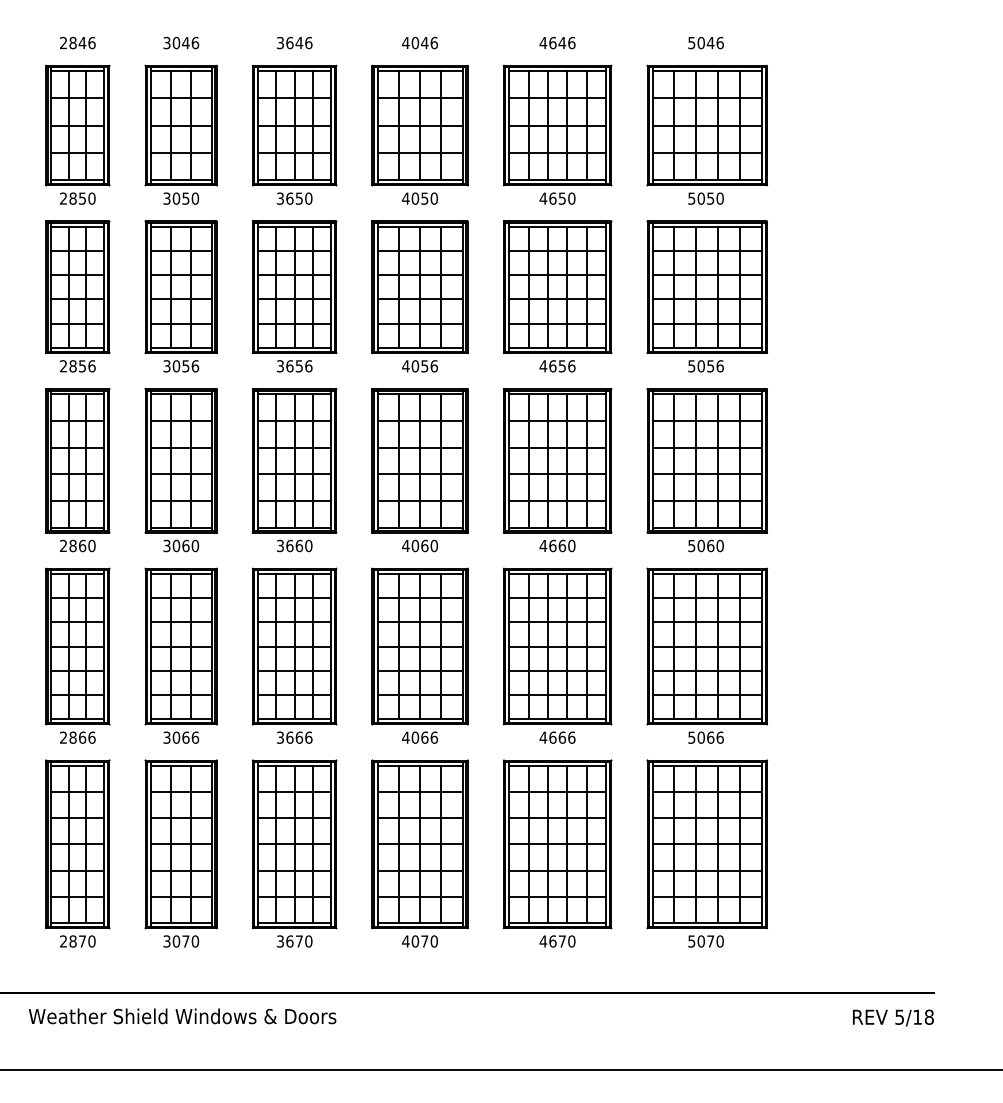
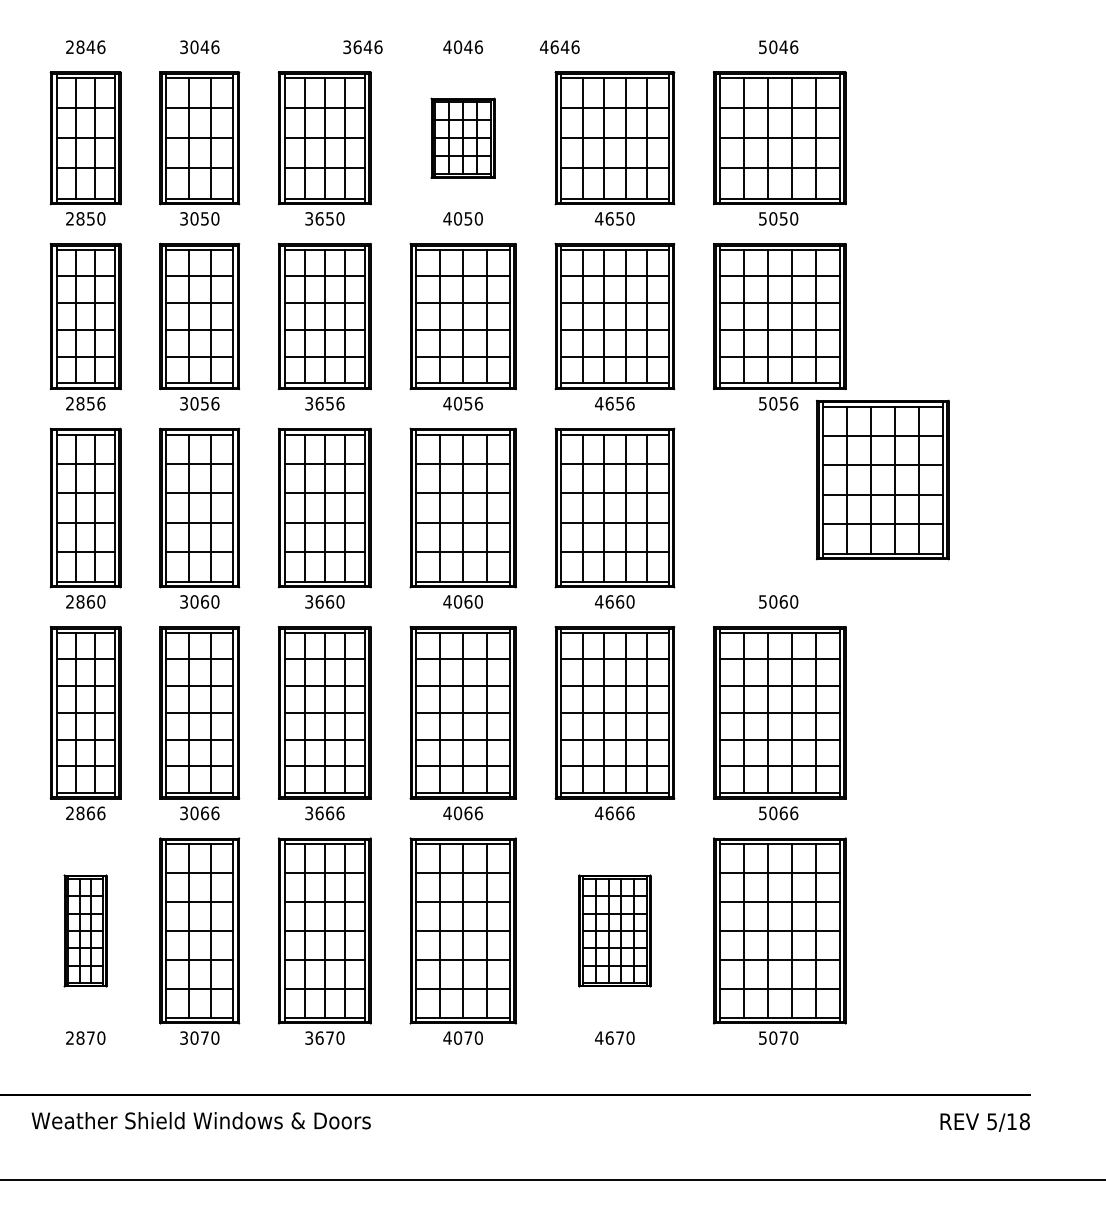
text: (294, 43) -> (362, 47), moved
text: (557, 43) -> (559, 47), moved
part: (419, 125) -> (462, 138), size x0.6
part: (706, 460) -> (882, 479), moved
part: (77, 843) -> (85, 930), size x0.6
part: (557, 843) -> (614, 930), size x0.6

